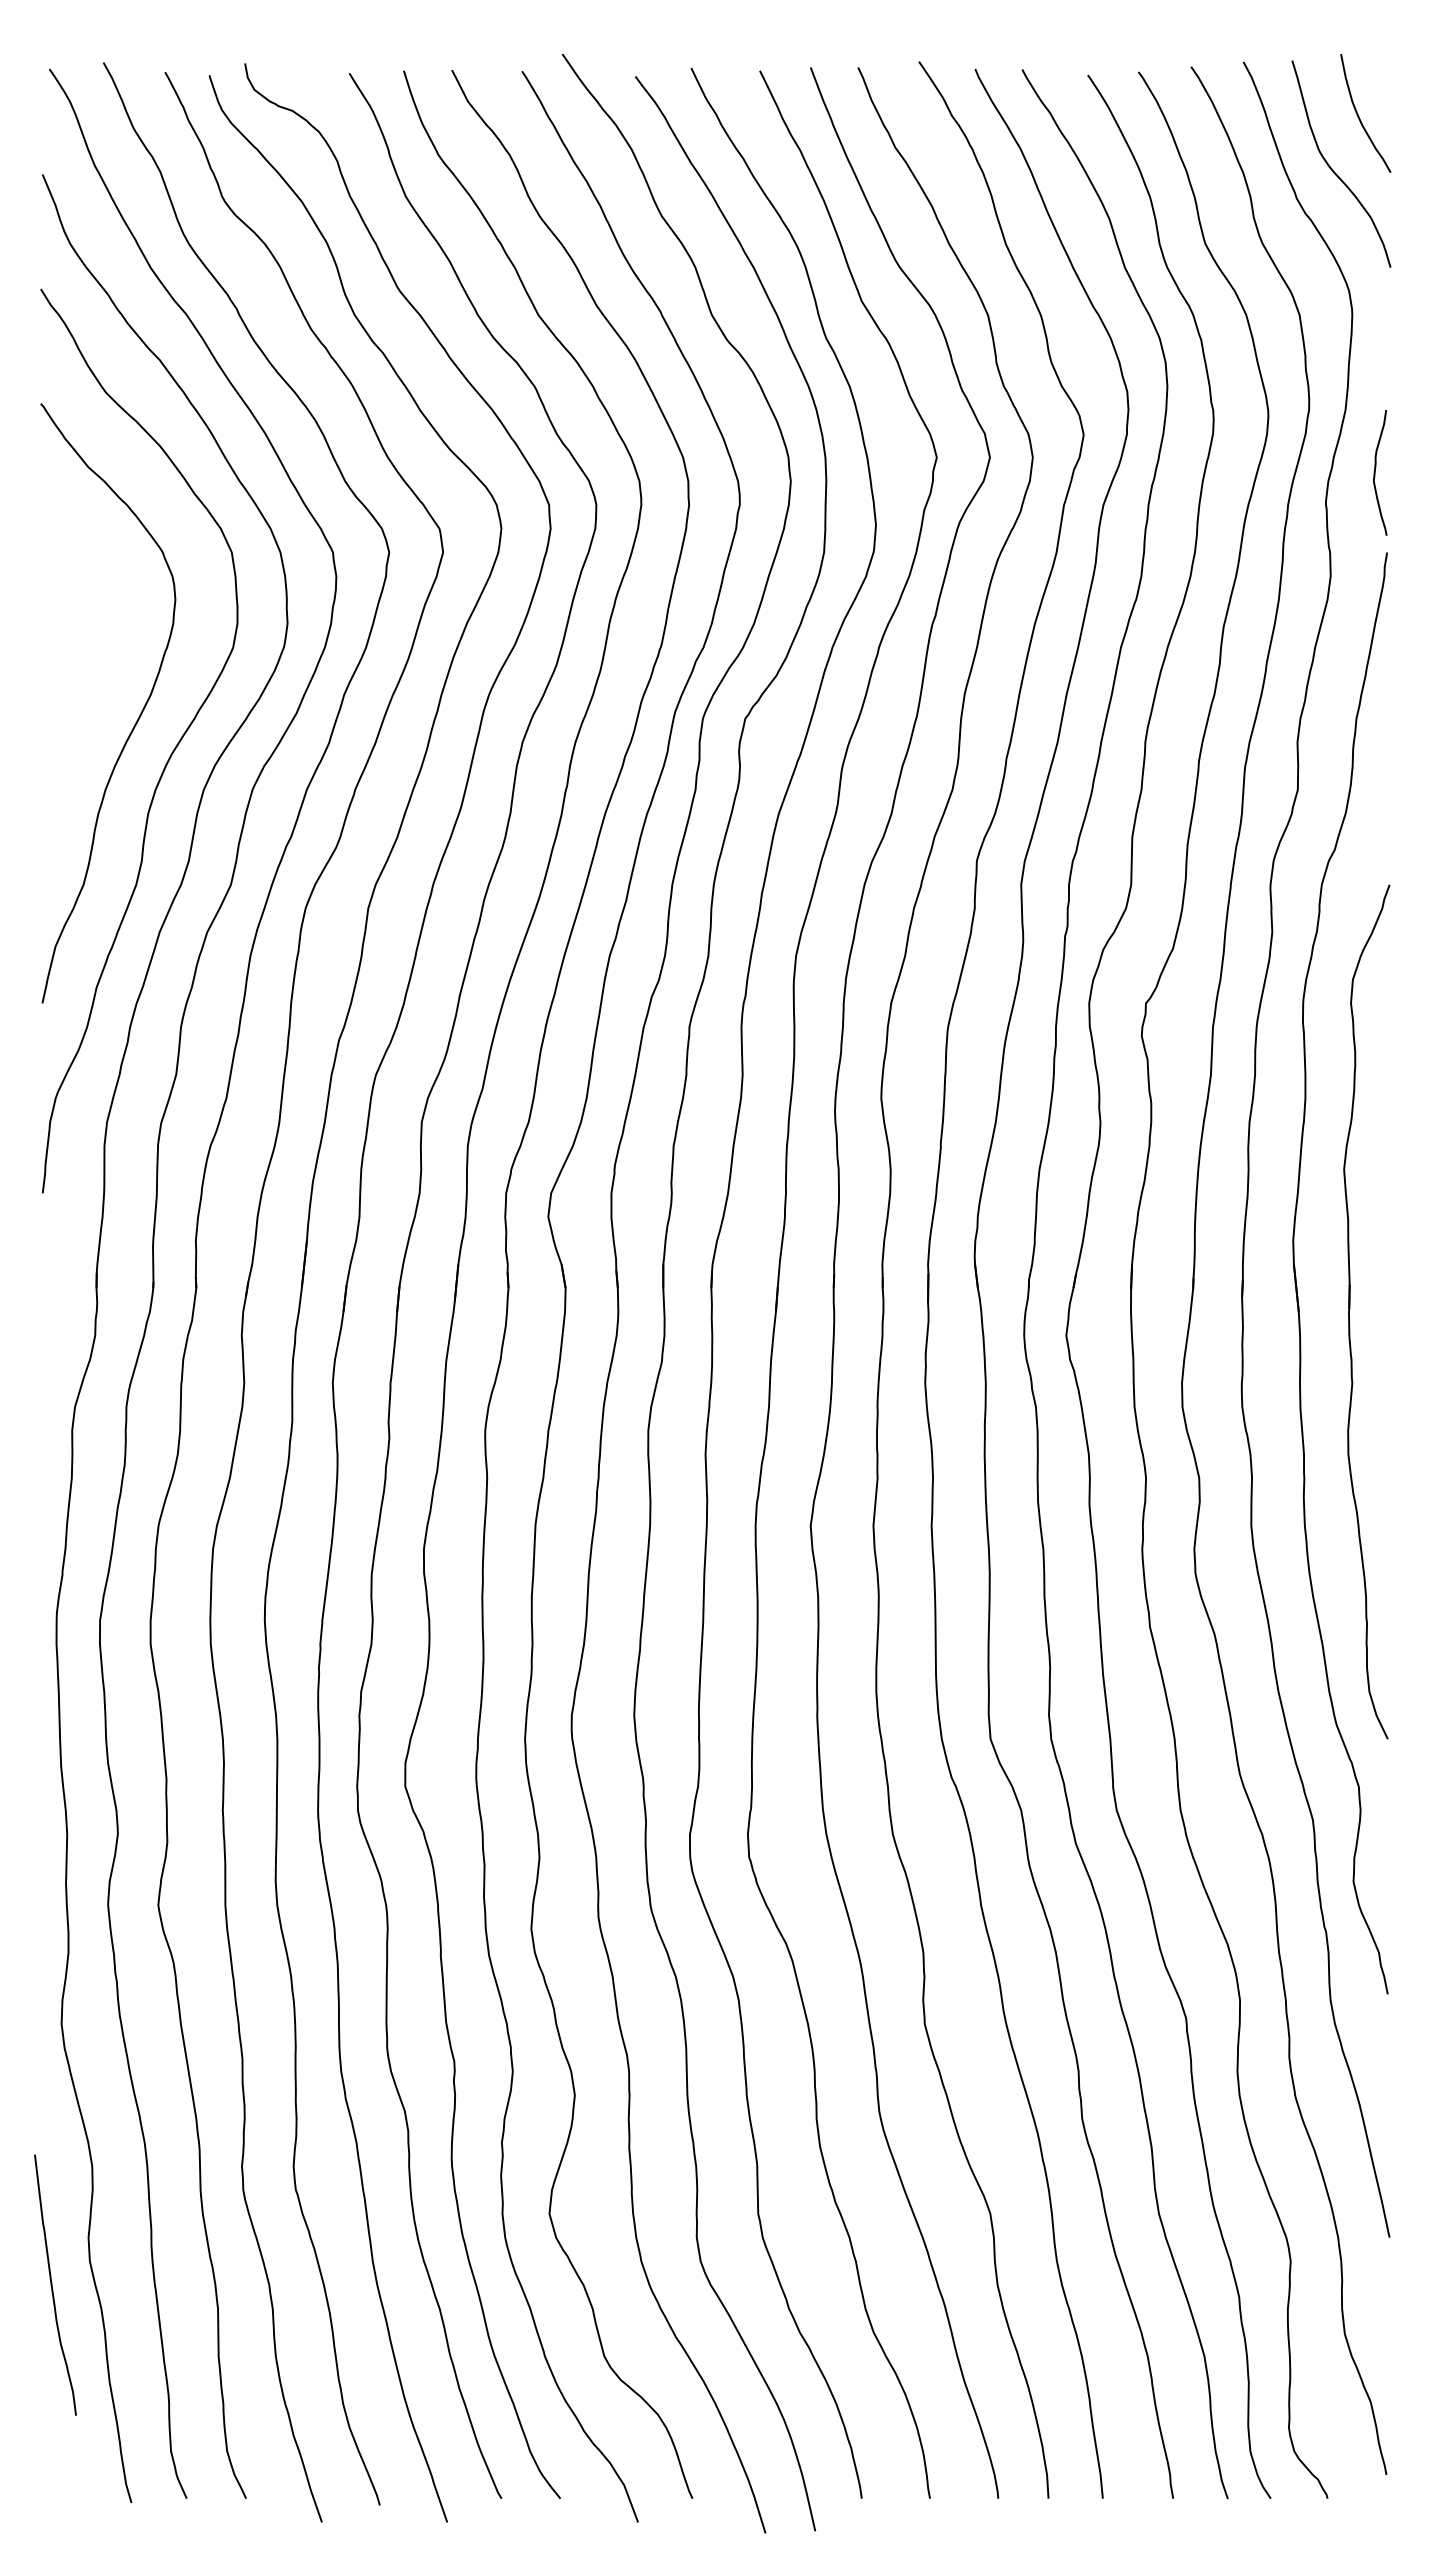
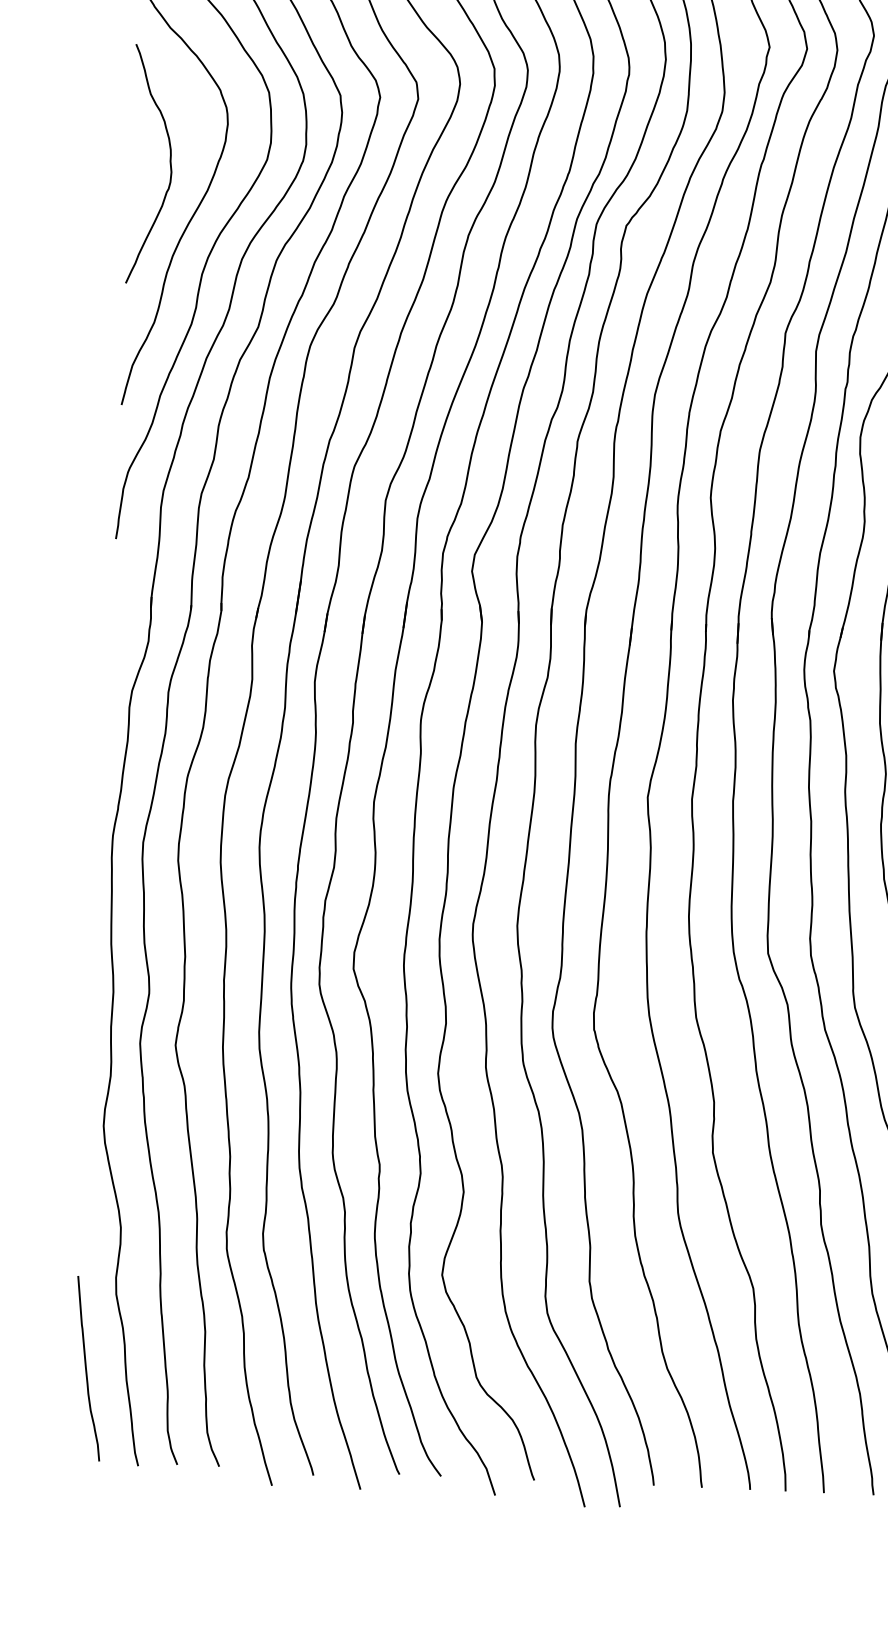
curve: (95, 656) -> (169, 161), added
curve: (52, 2284) -> (86, 1368), moved

